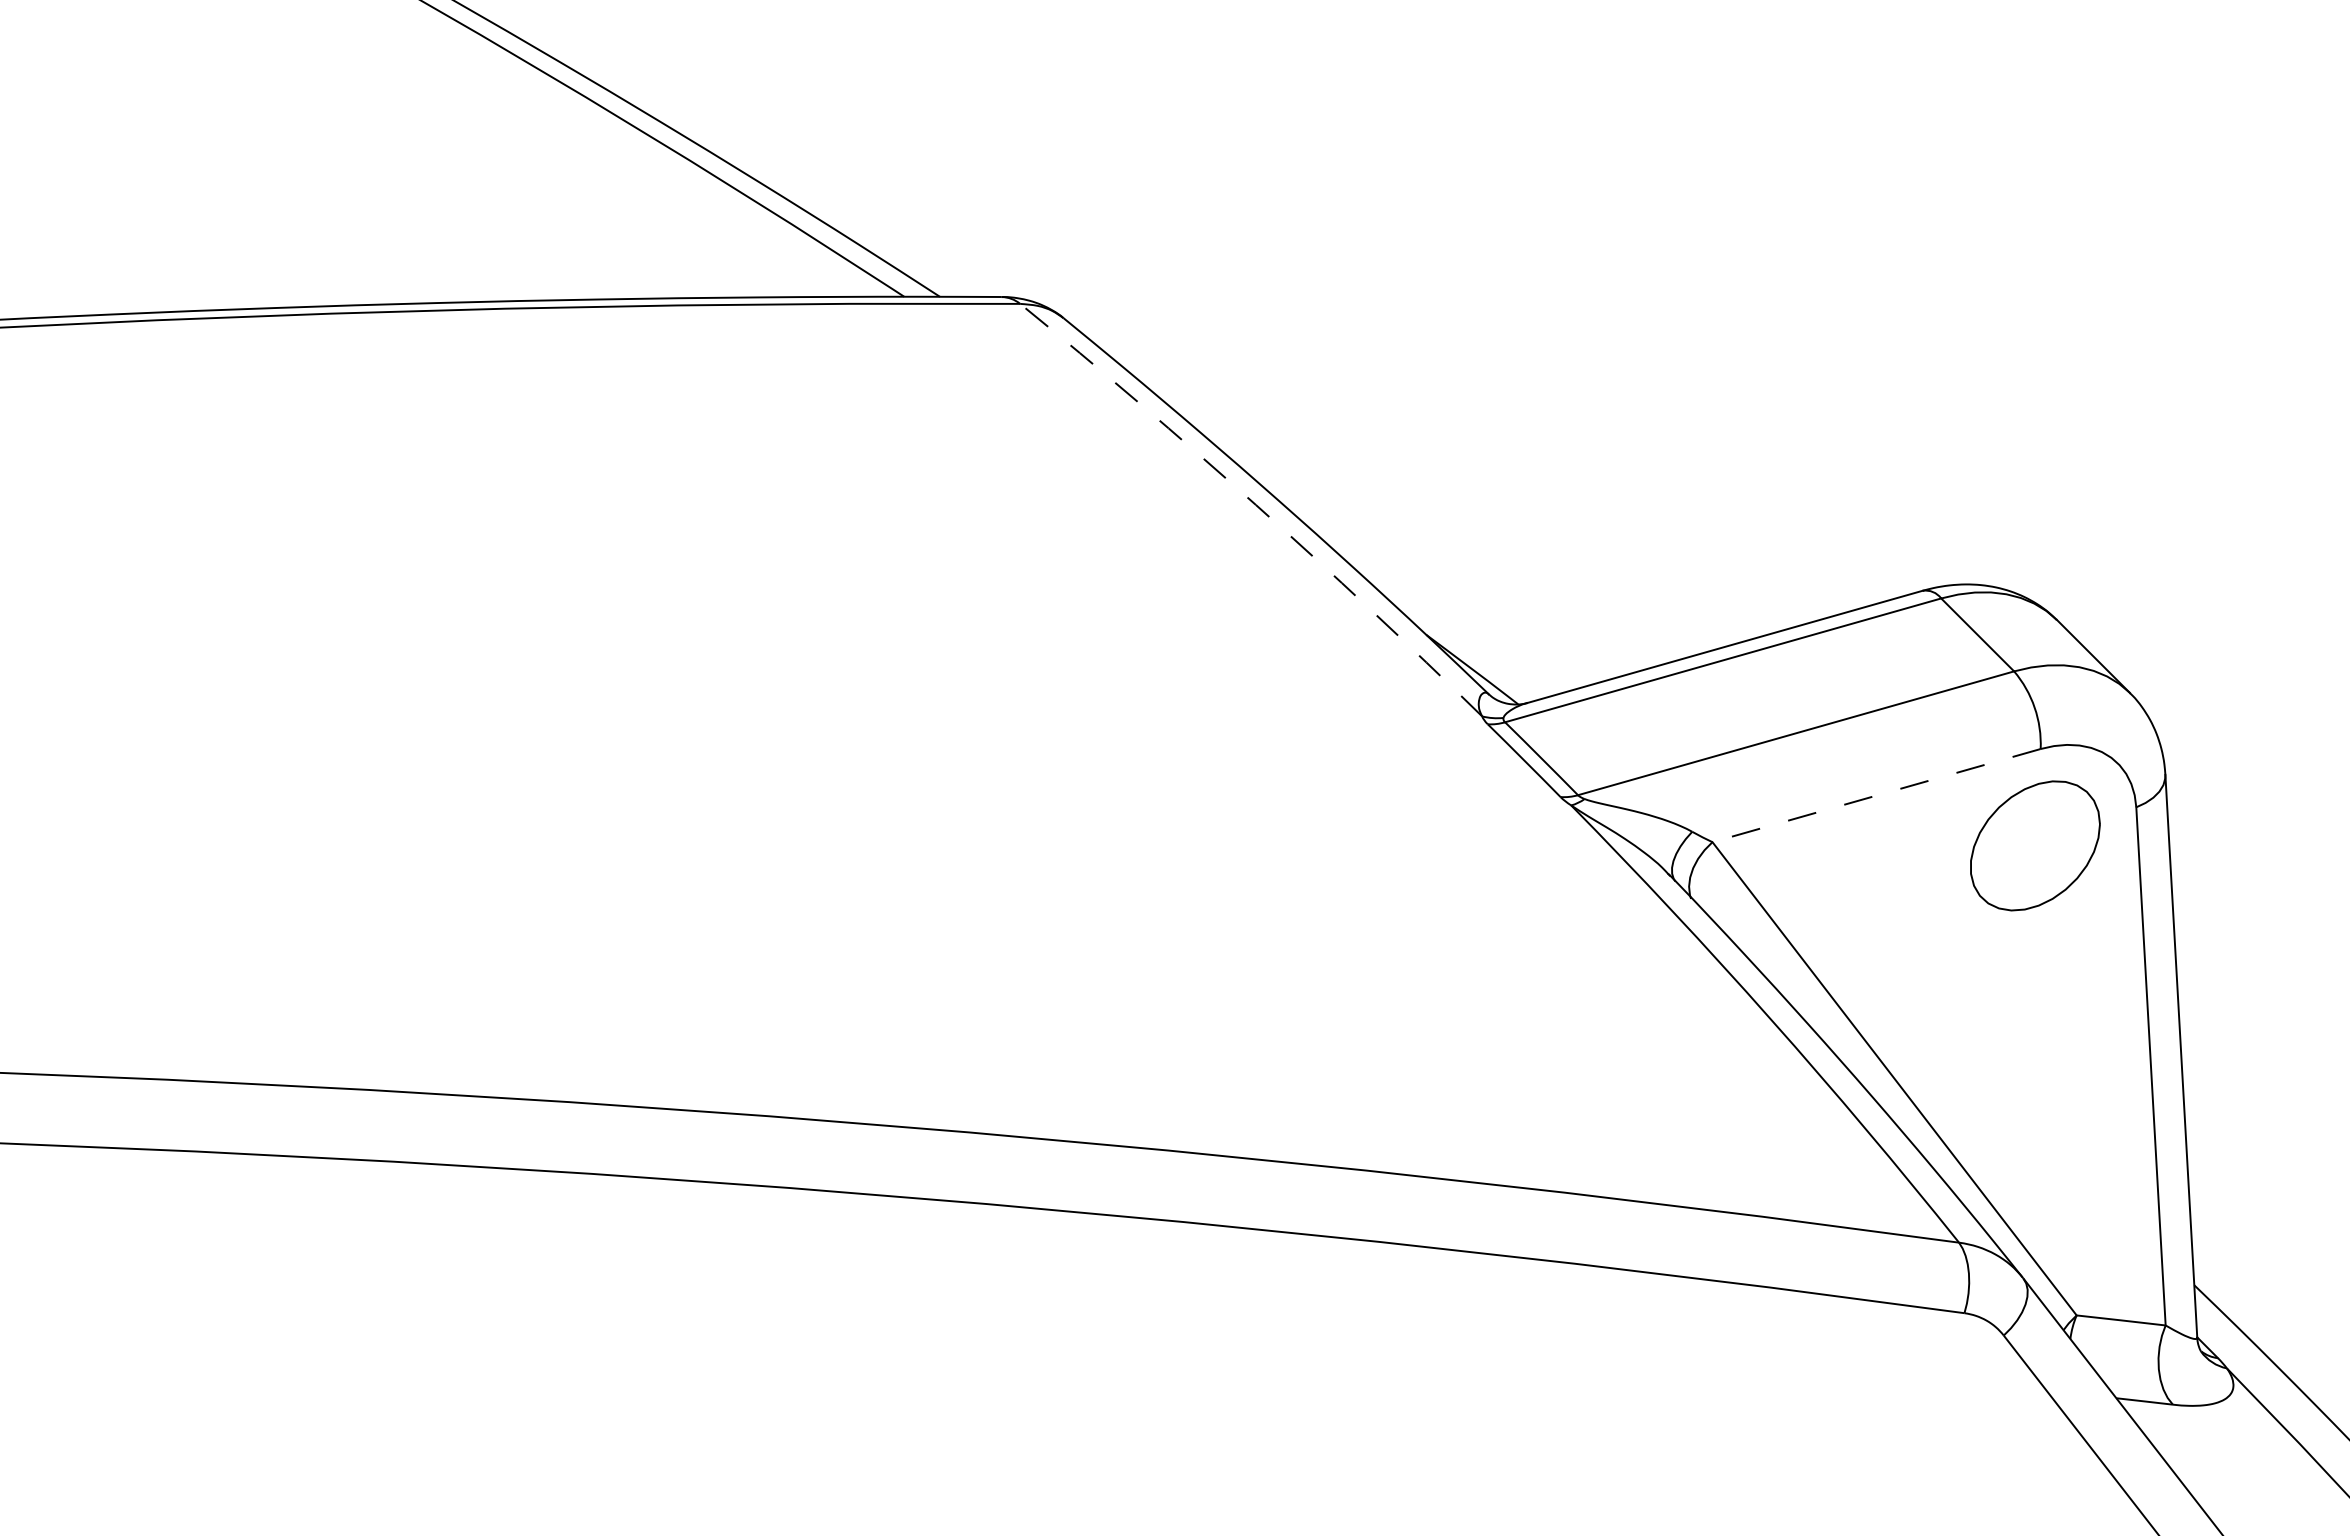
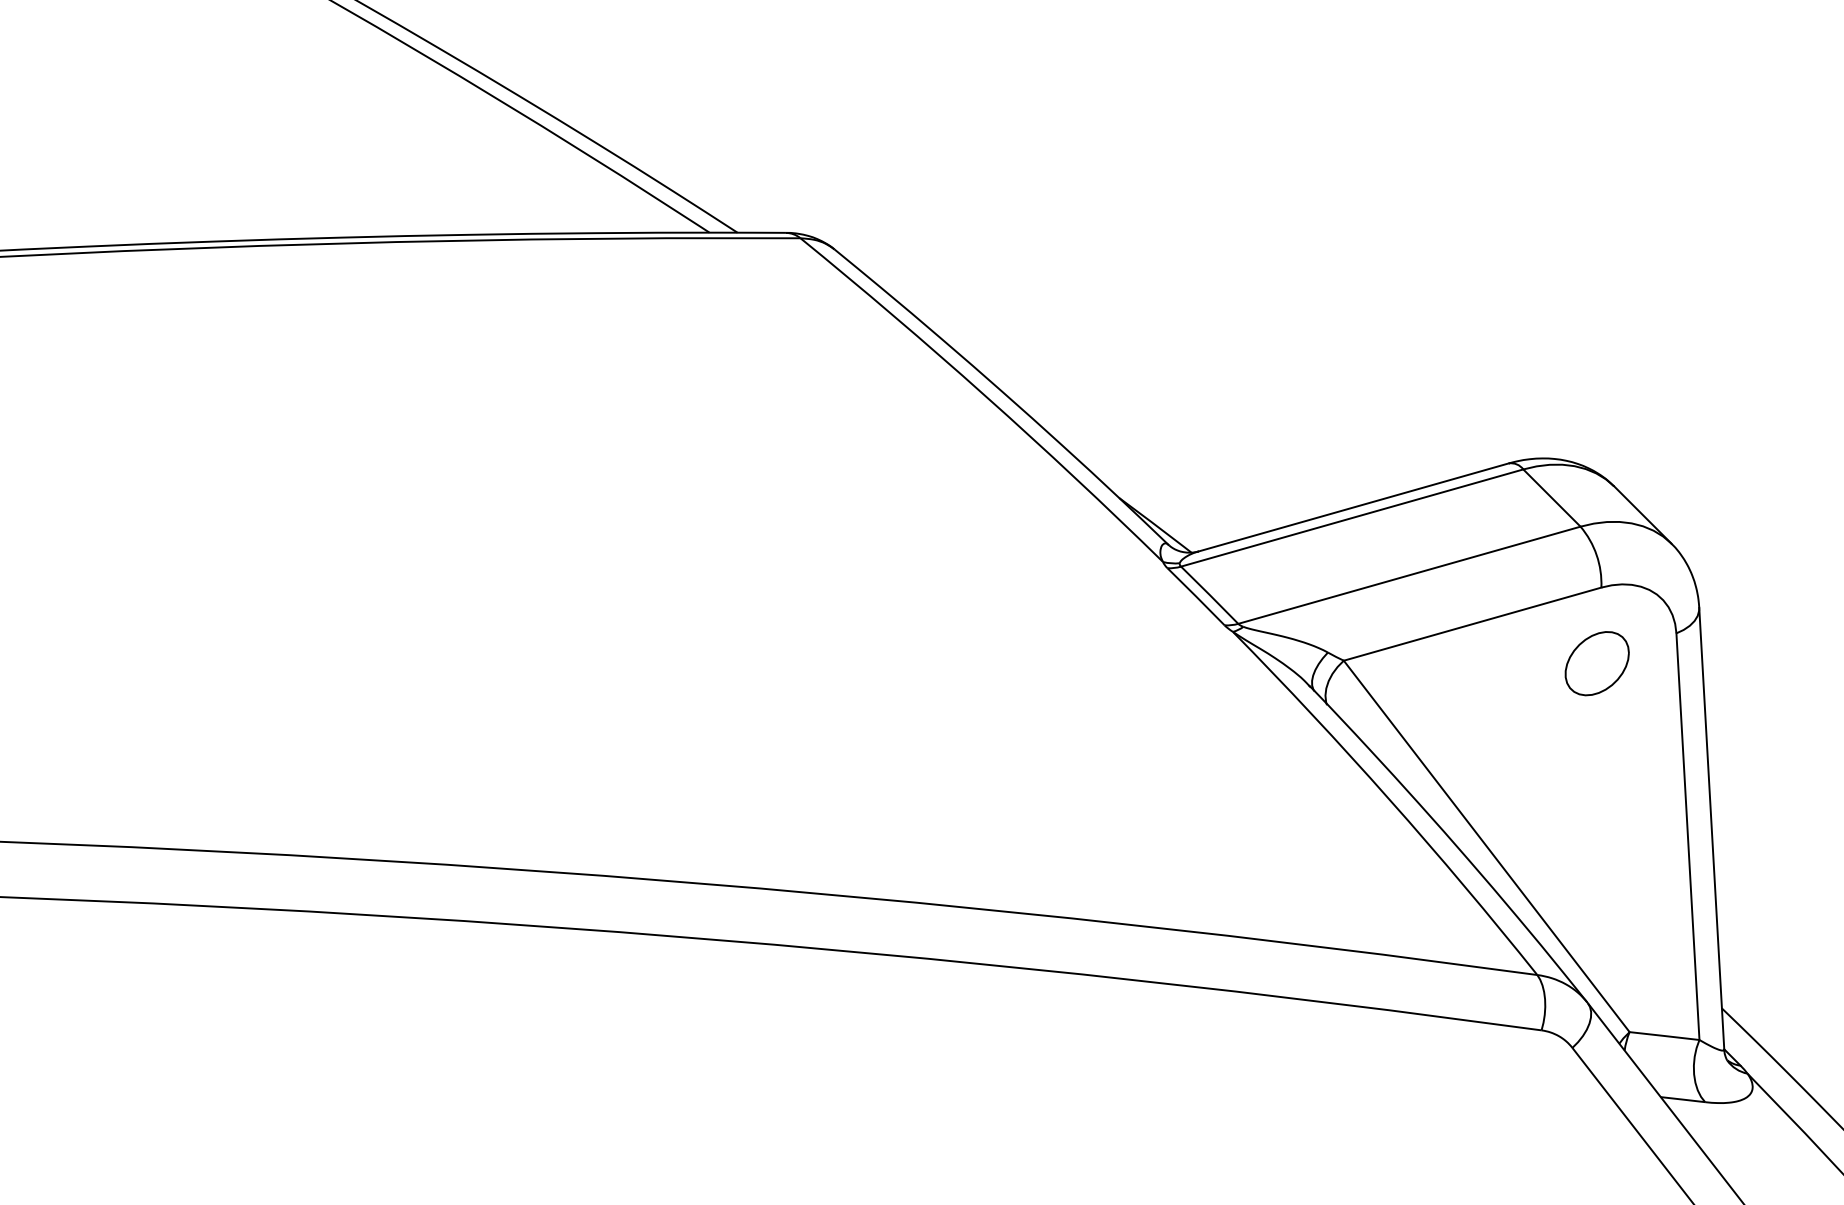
arc: (1255, 504) -> (985, 395), dashed -> solid
line: (1876, 795) -> (1472, 624), dashed -> solid
part: (2035, 845) -> (1597, 663), size x0.62

